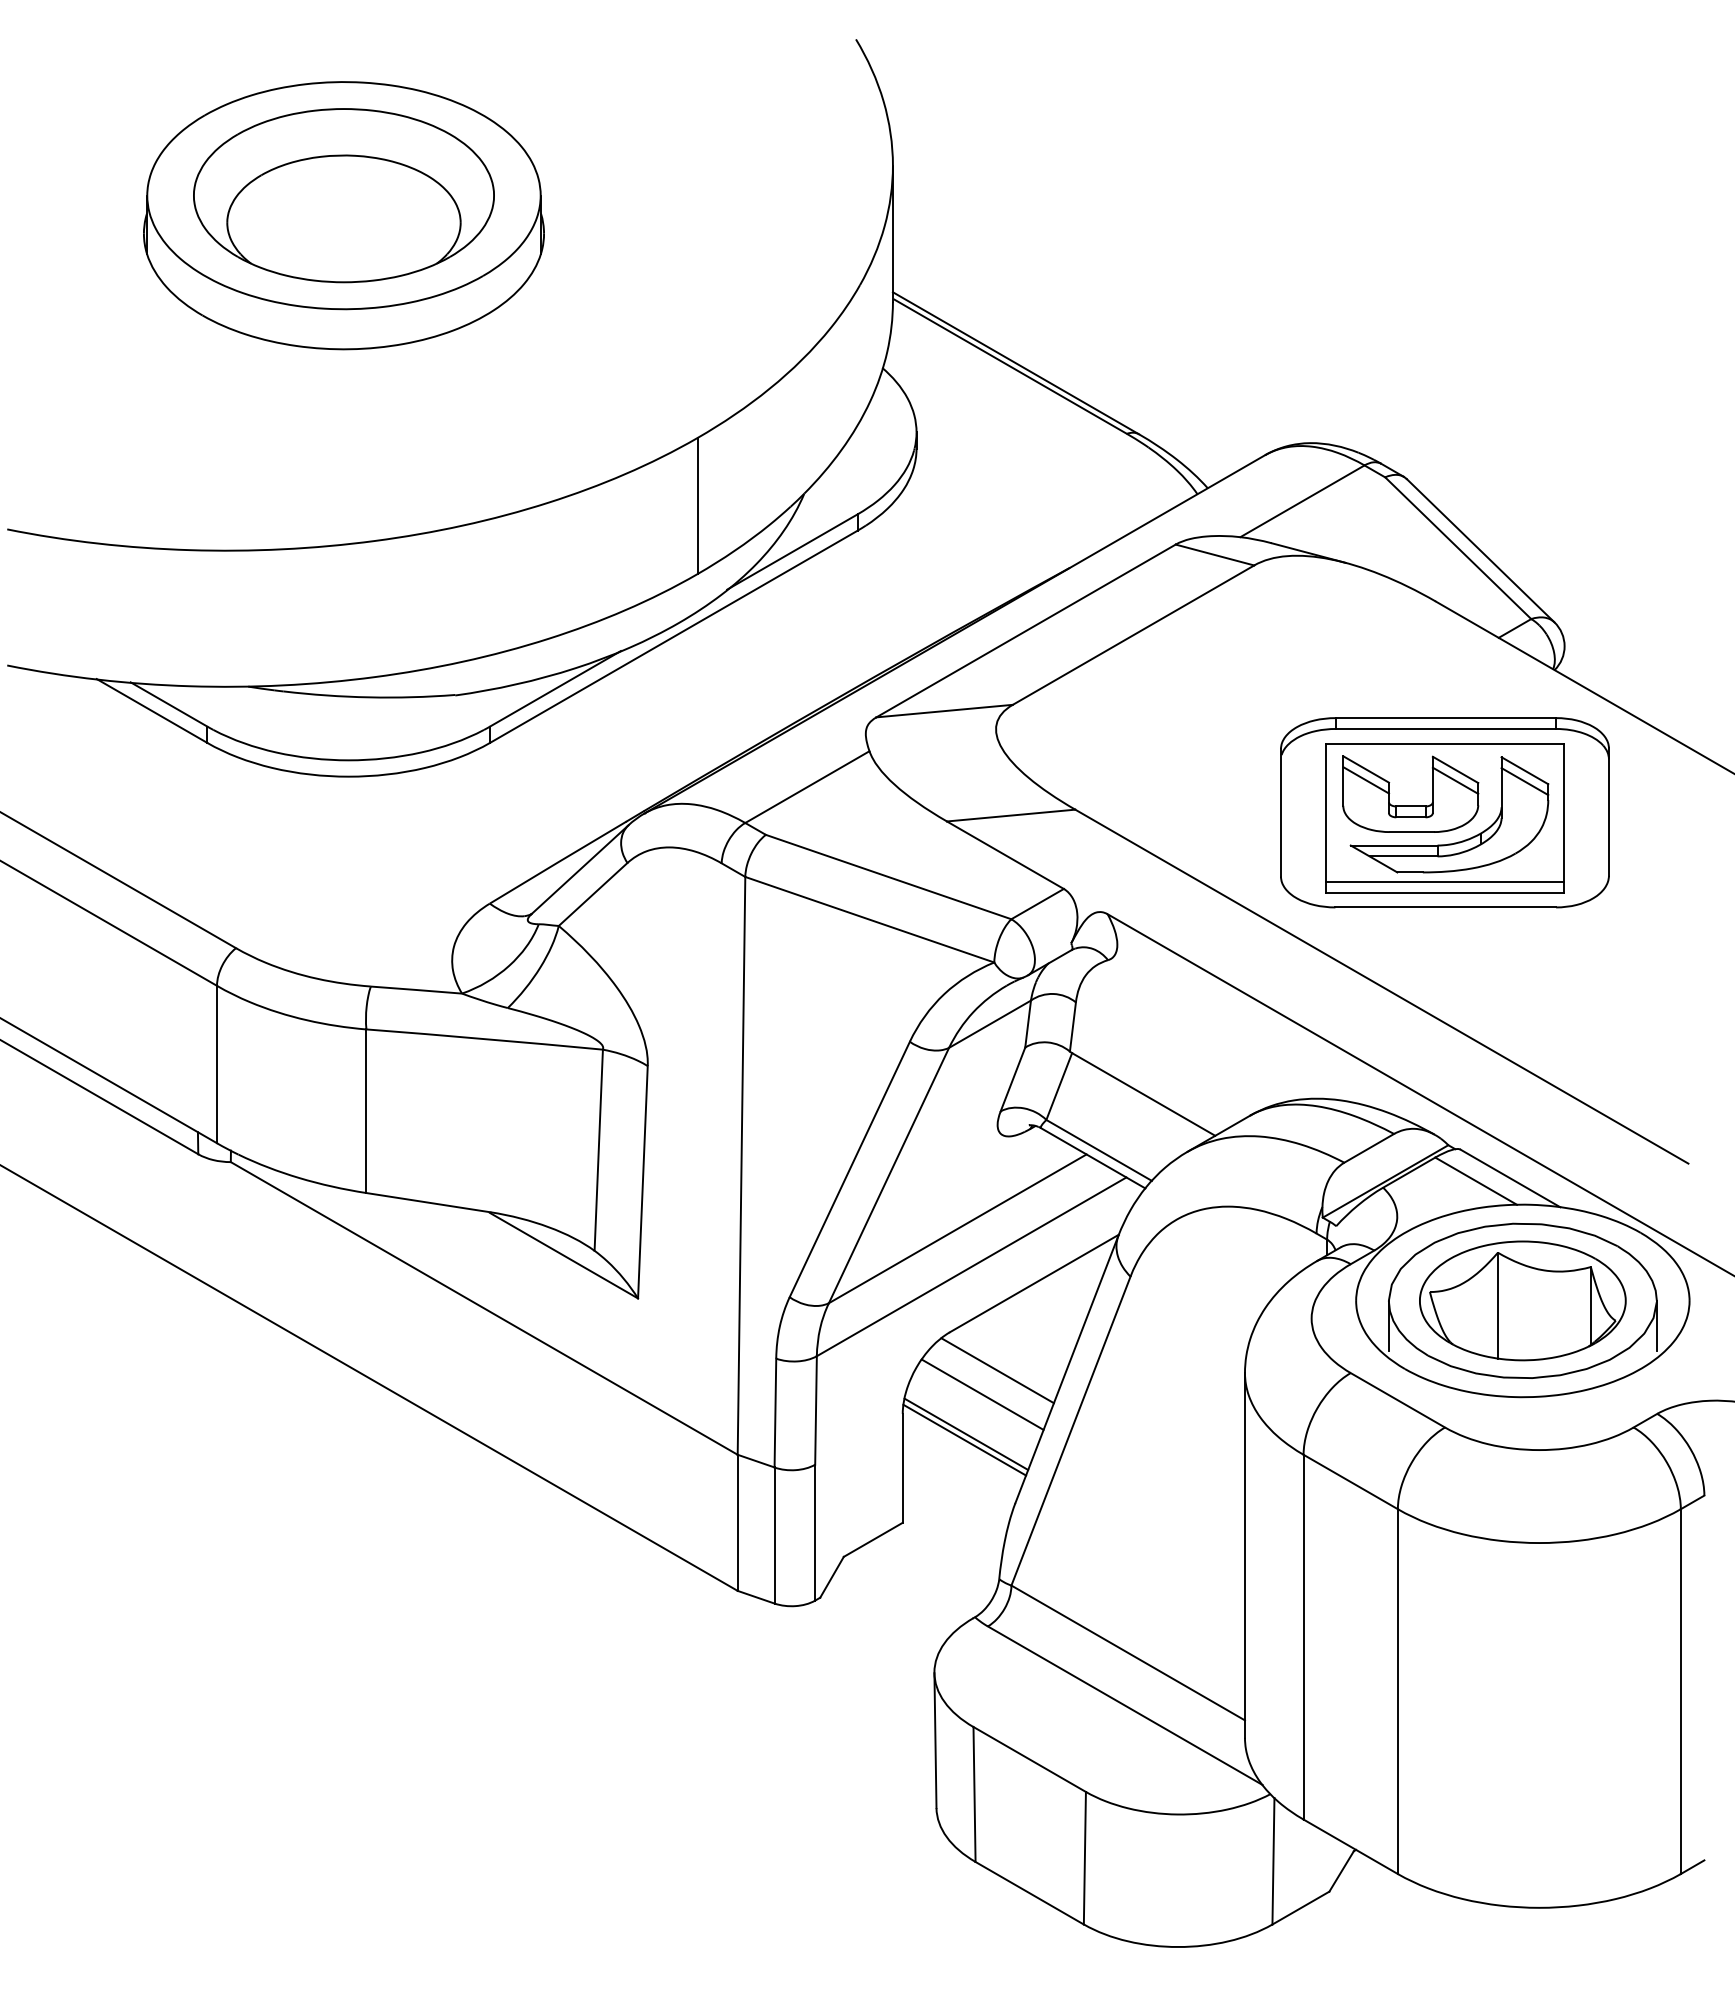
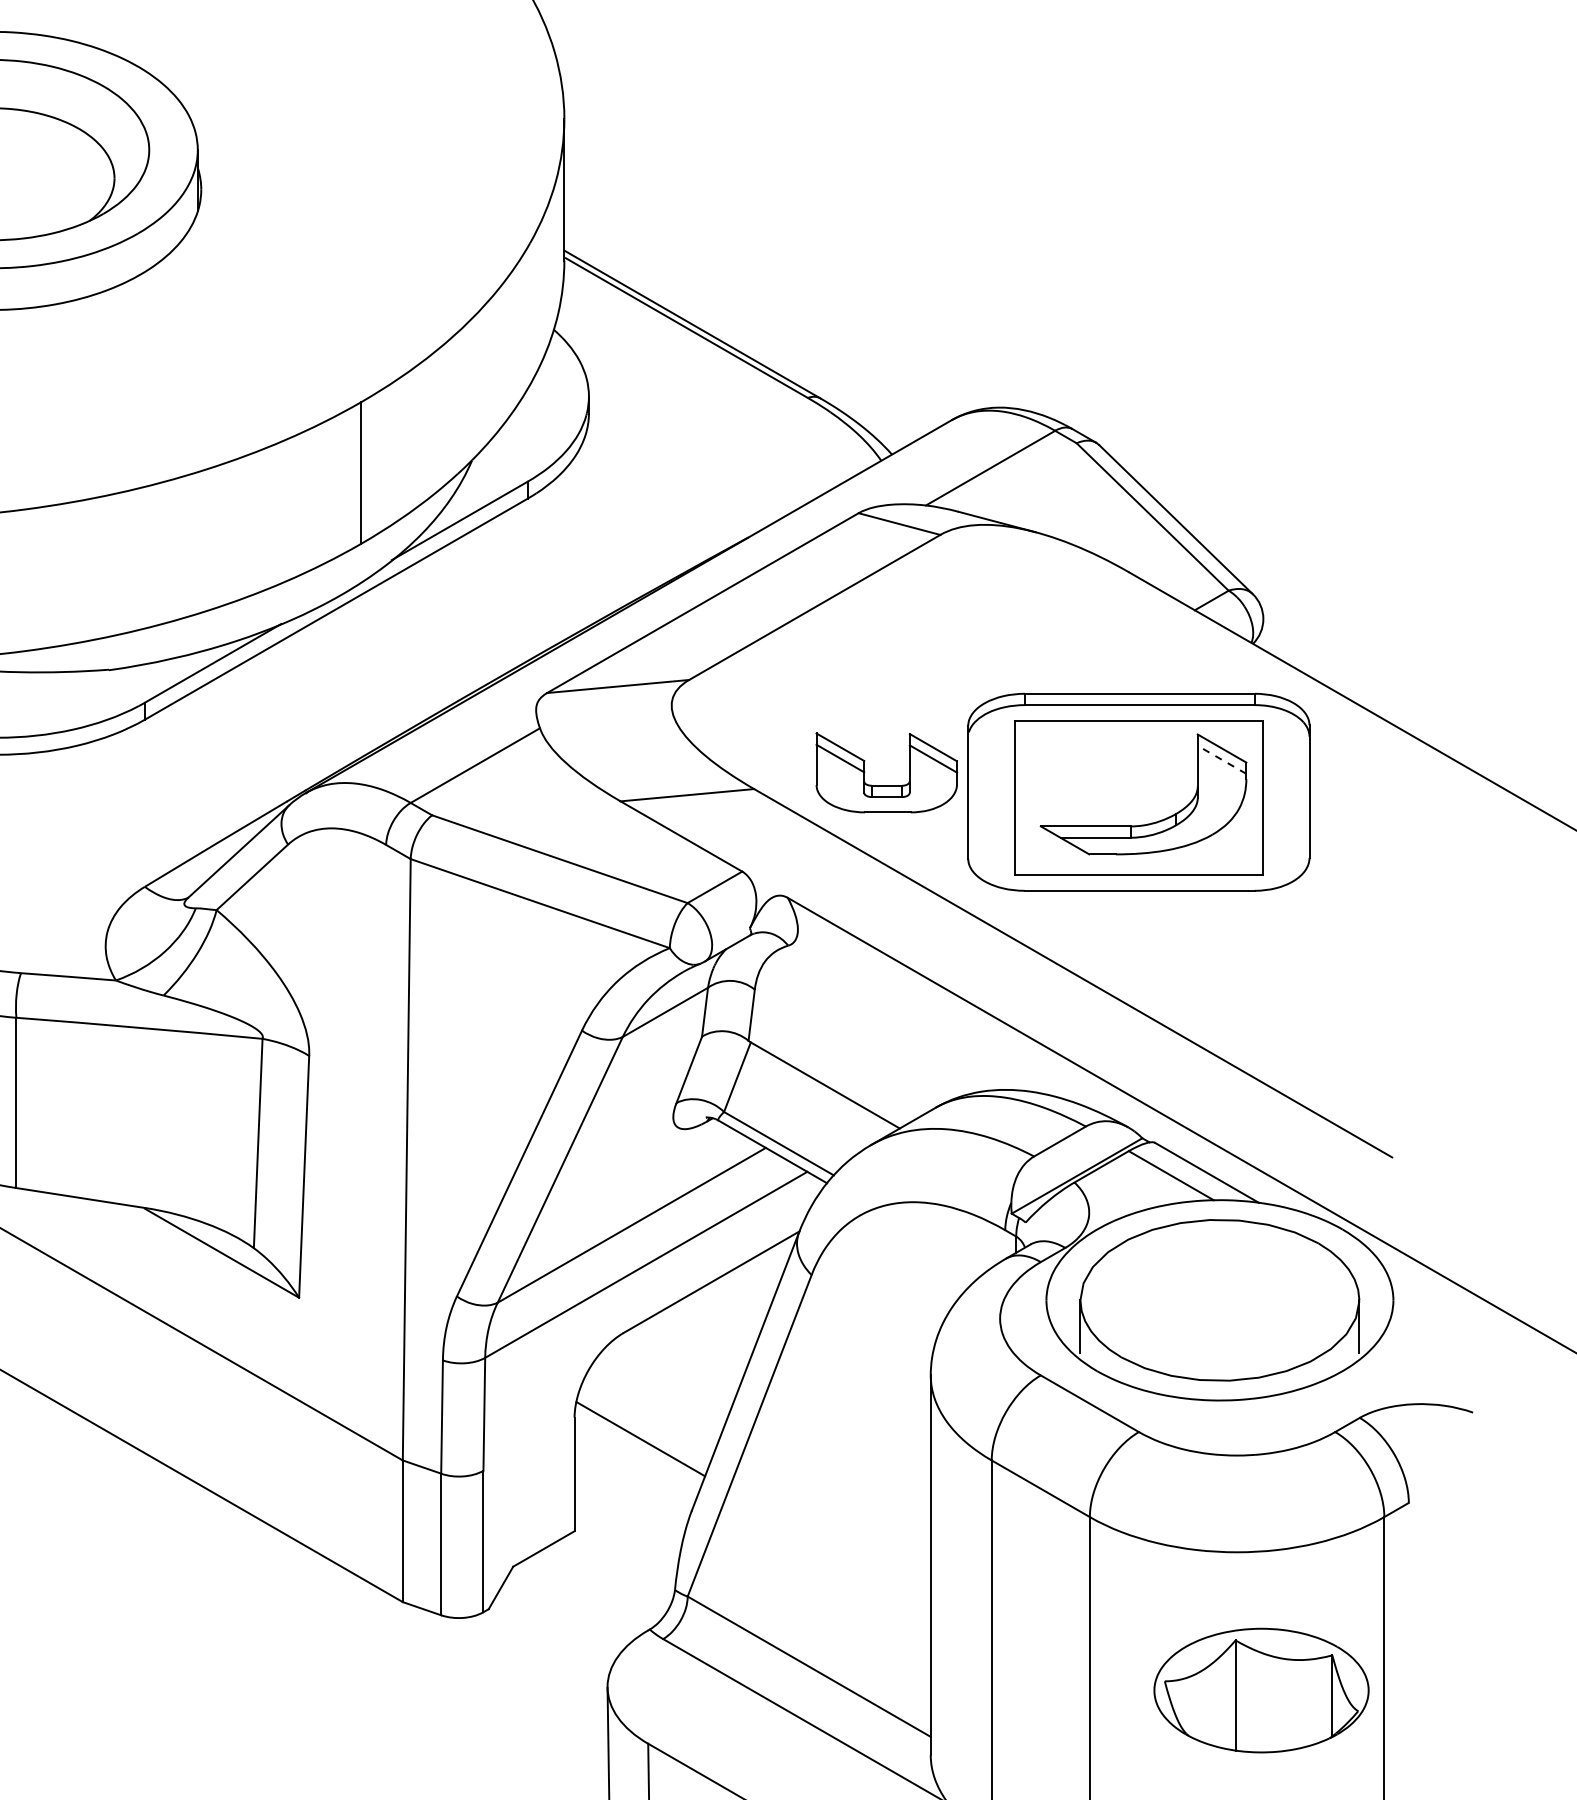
line: (1524, 781) -> (1221, 759), solid -> dashed
part: (1410, 805) -> (886, 784), moved
line: (1444, 881) -> (1138, 863), removed
part: (1522, 1300) -> (1261, 1690), moved
line: (997, 1370) -> (673, 1372), removed
line: (982, 1394) -> (657, 1397), removed
line: (964, 1439) -> (638, 1444), removed

